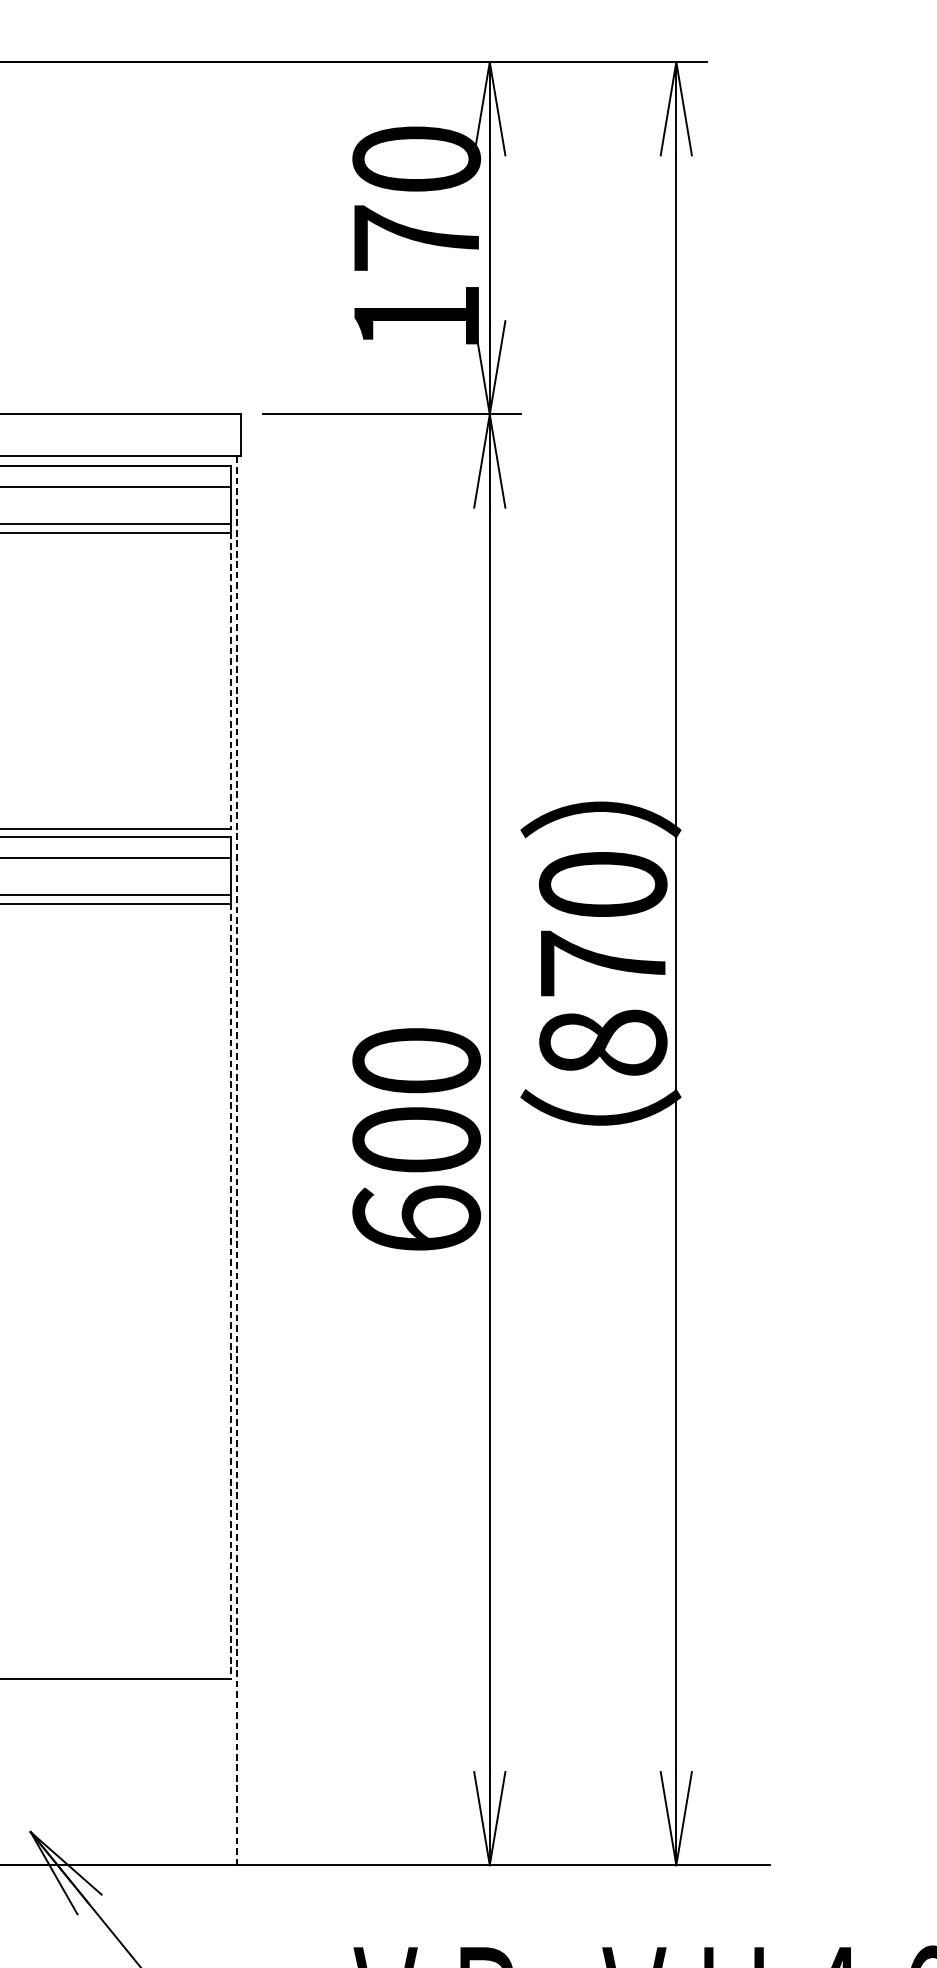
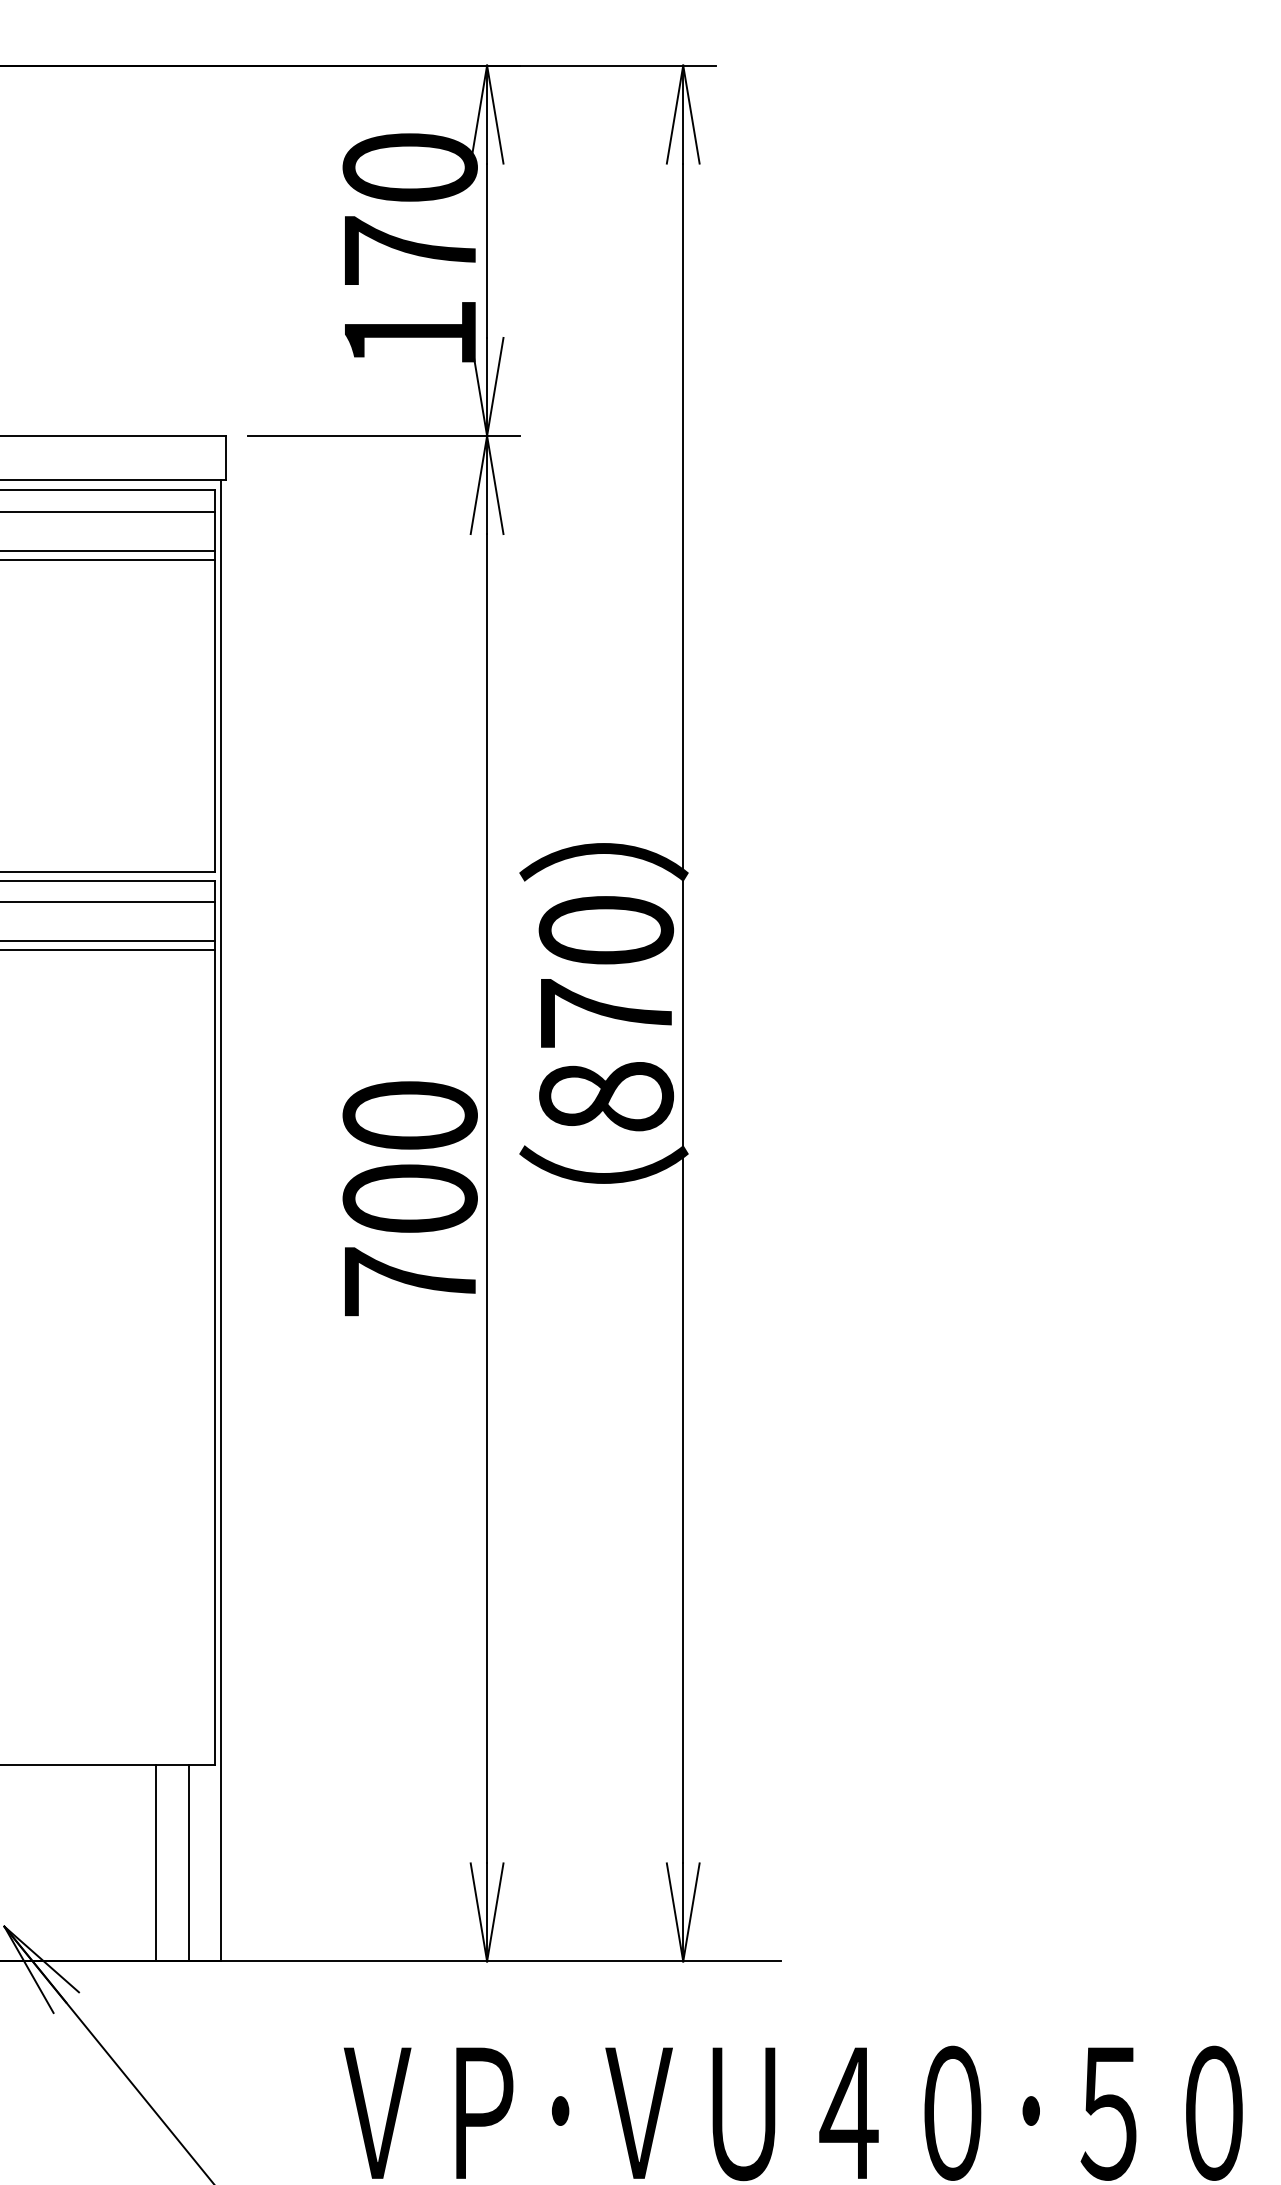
line: (230, 681) -> (214, 716), dashed -> solid
line: (237, 1160) -> (221, 1220), dashed -> solid
text: (415, 1218) -> (409, 1281), 600 -> 700
line: (230, 1290) -> (214, 1357), dashed -> solid
line: (174, 1772) -> (155, 1863), added
line: (205, 1772) -> (188, 1863), added

